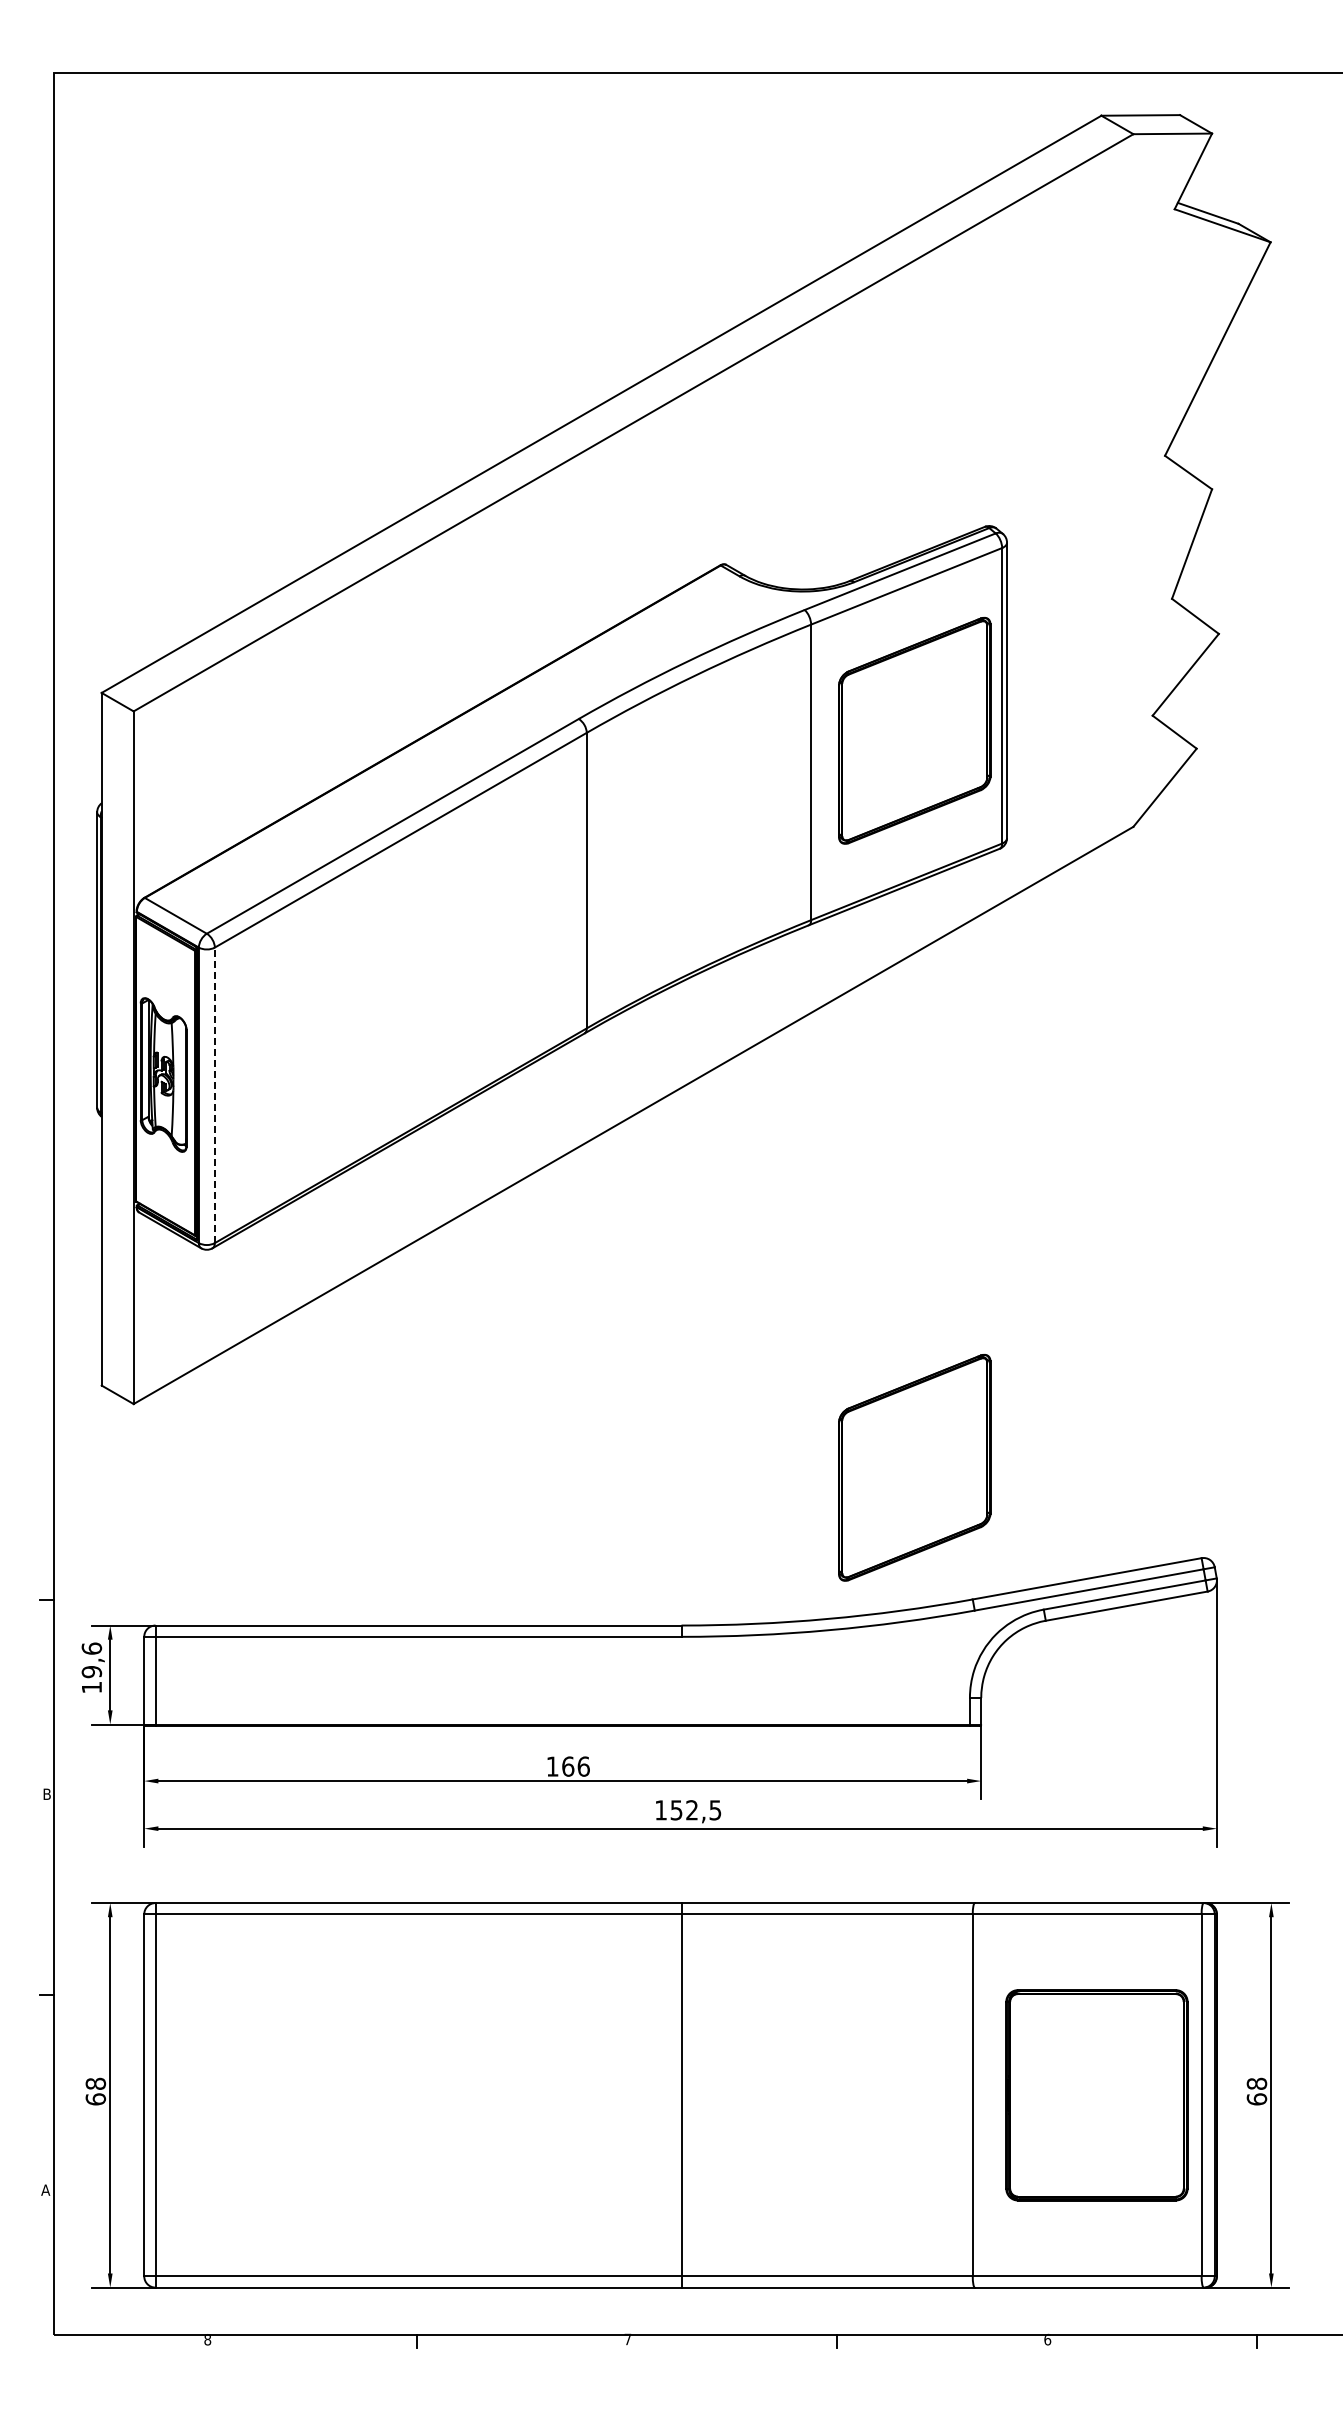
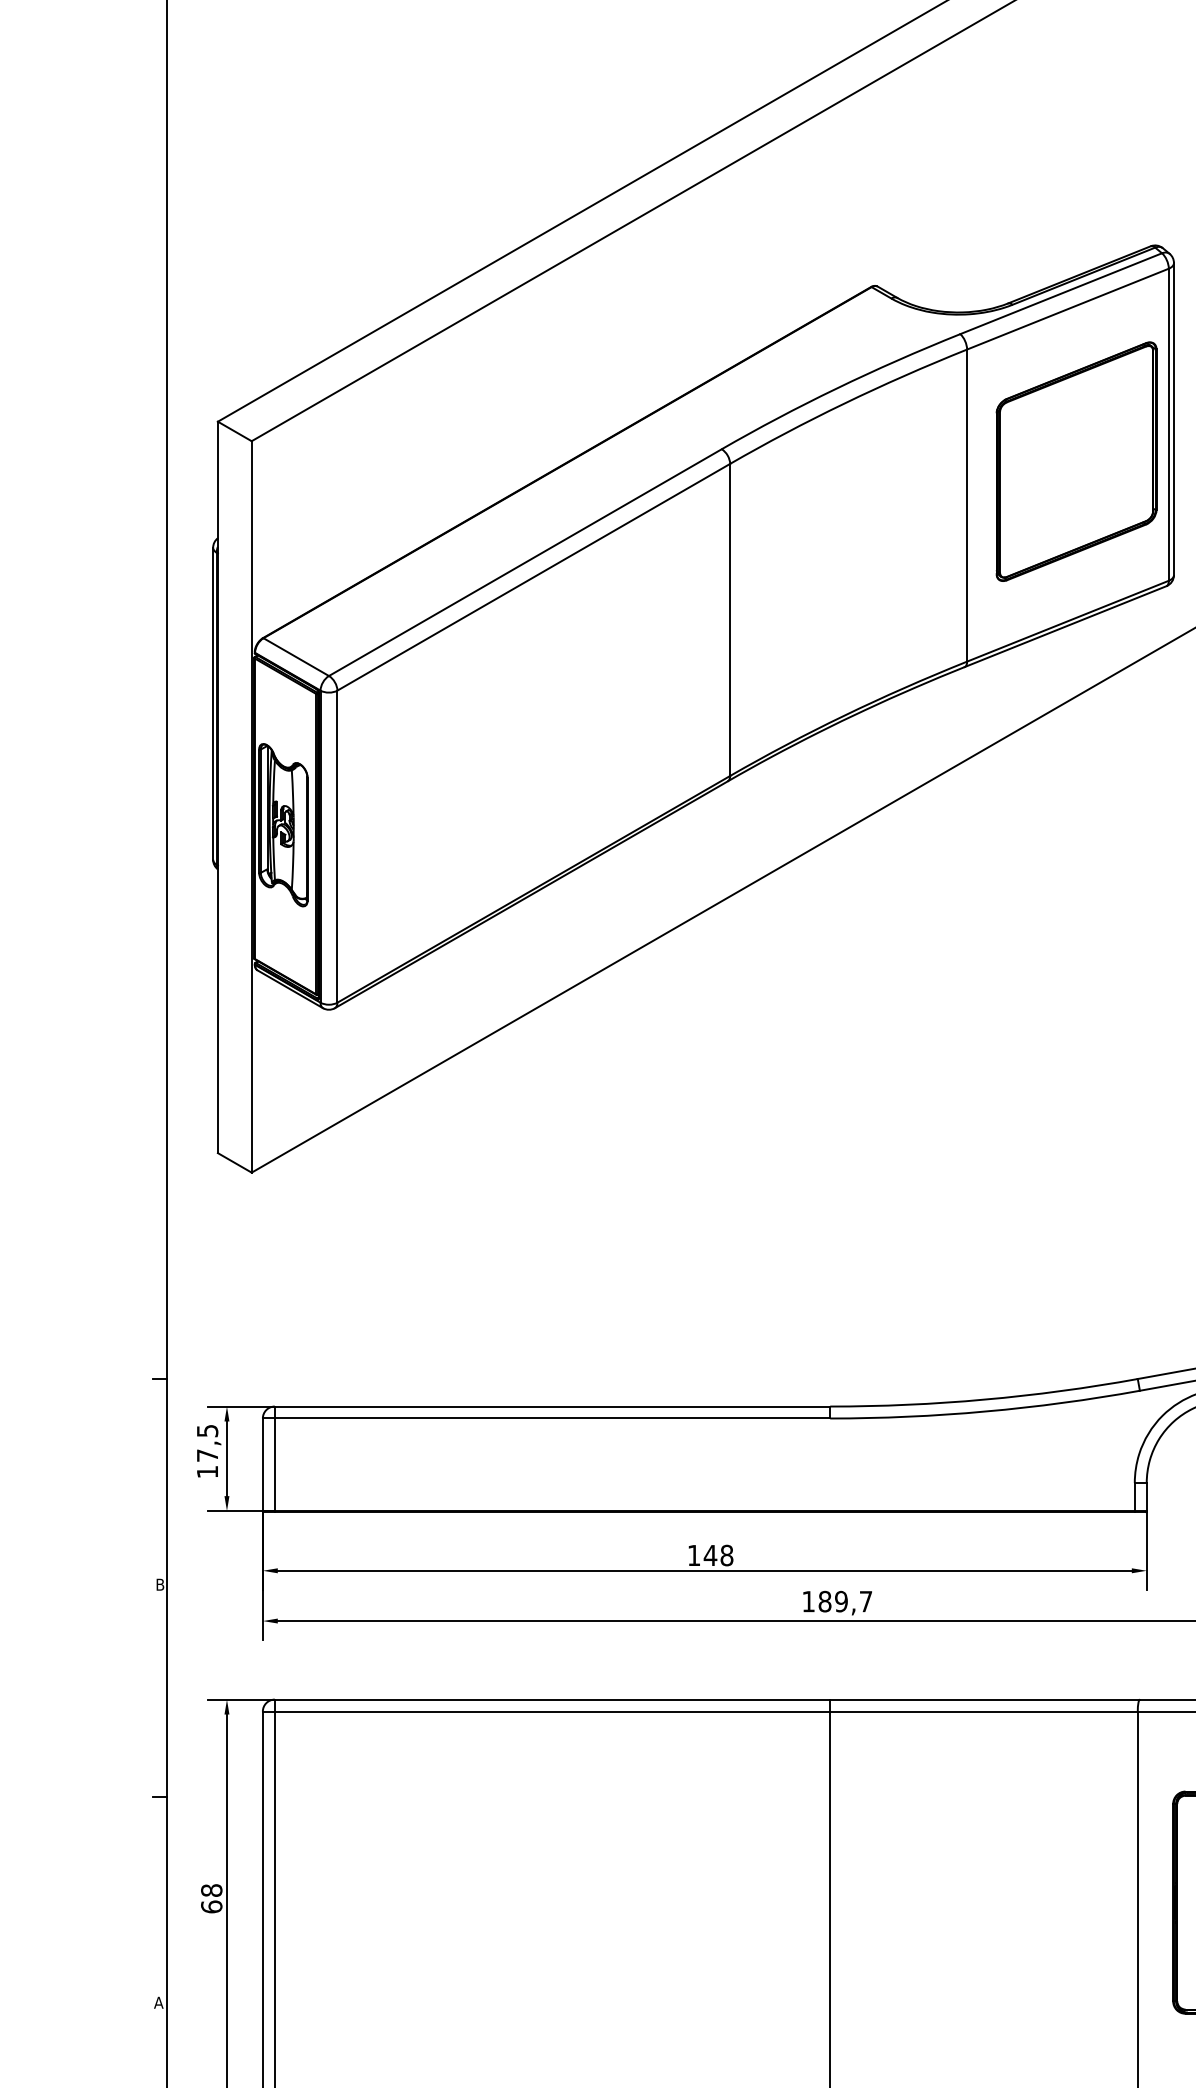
line: (214, 1095) -> (337, 846), dashed -> solid
part: (914, 1467) -> (1076, 1239), removed
text: (91, 1660) -> (207, 1443), 19,6 -> 17,5
text: (575, 1766) -> (718, 1555), 166 -> 148
text: (695, 1810) -> (844, 1601), 152,5 -> 189,7

